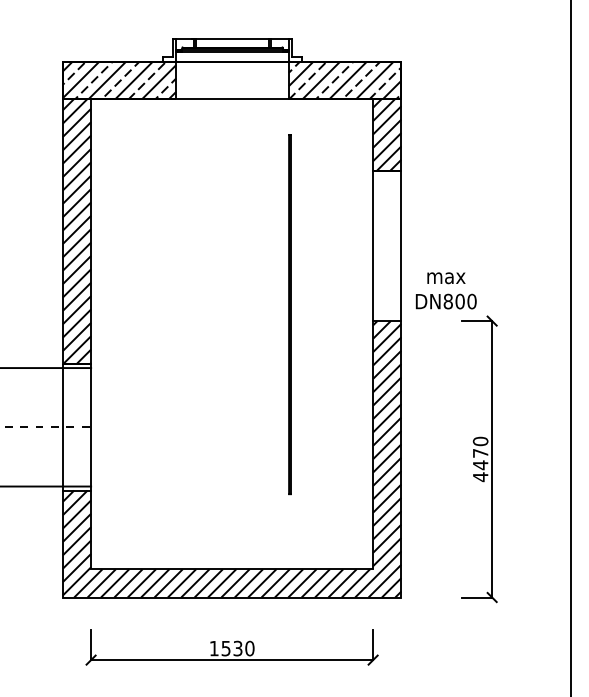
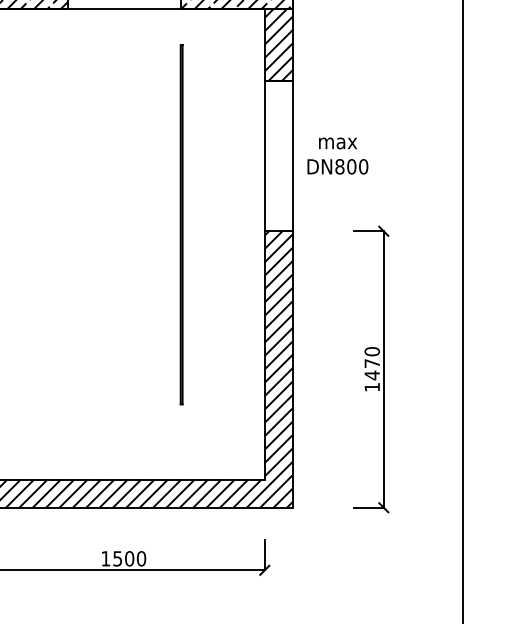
text: (446, 290) -> (338, 155), moved
text: (480, 477) -> (372, 387), 4470 -> 1470
text: (237, 648) -> (129, 558), 1530 -> 1500

